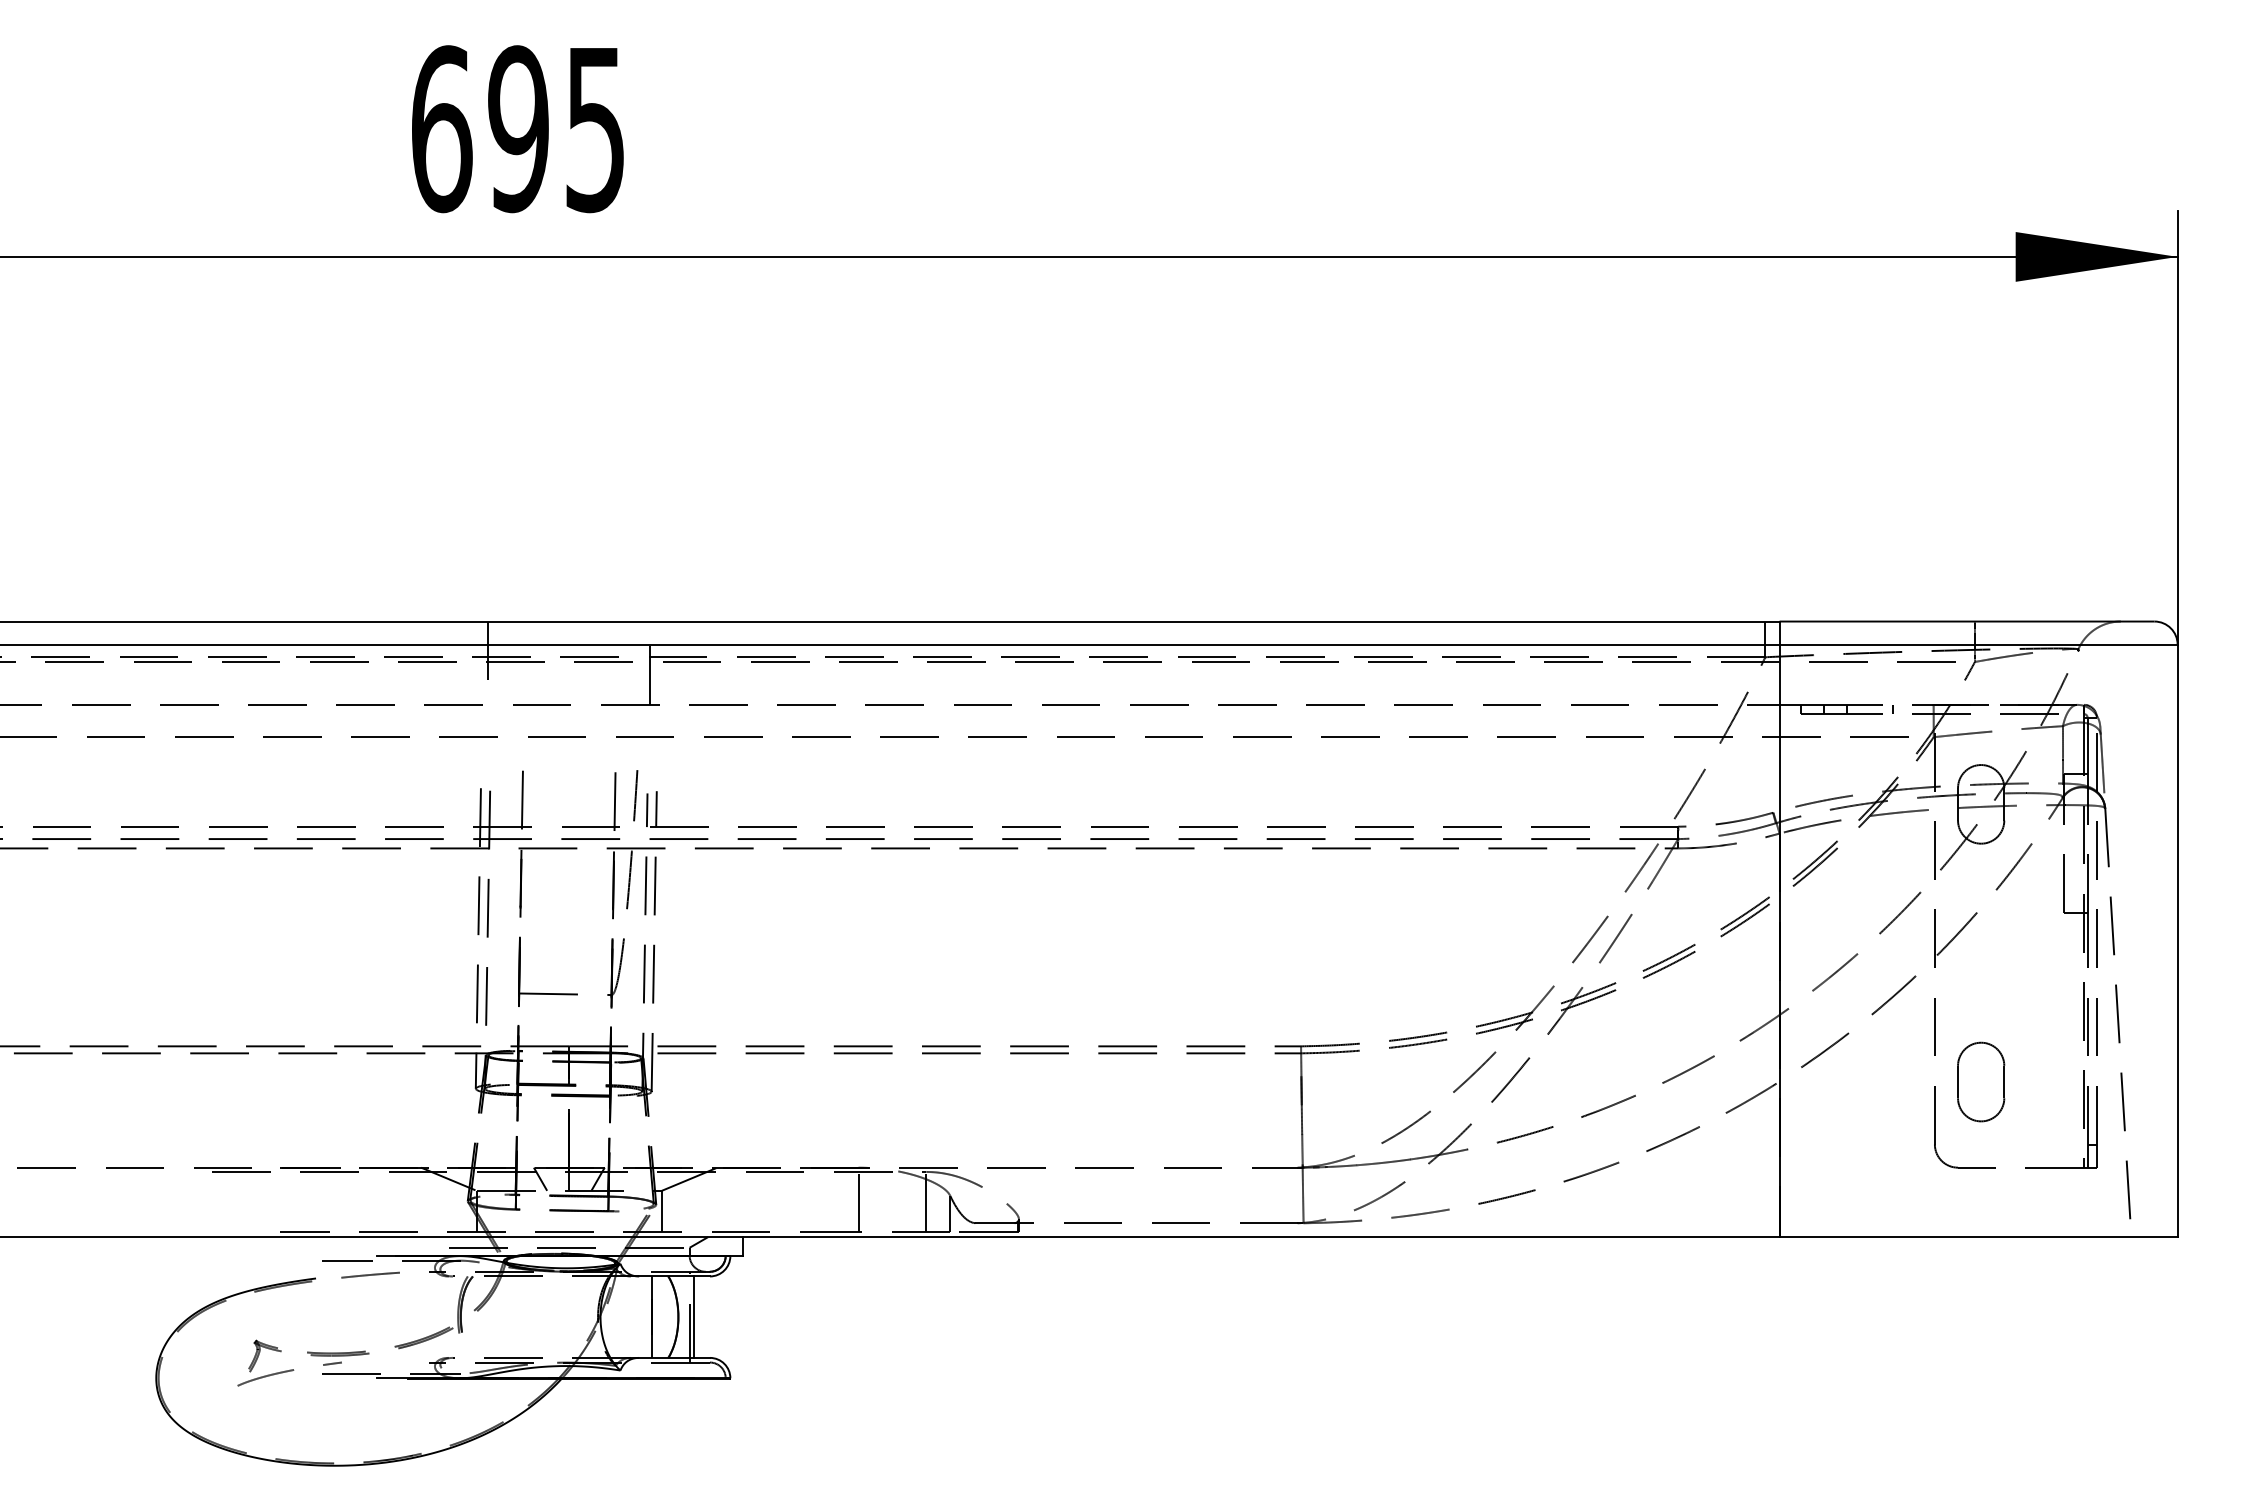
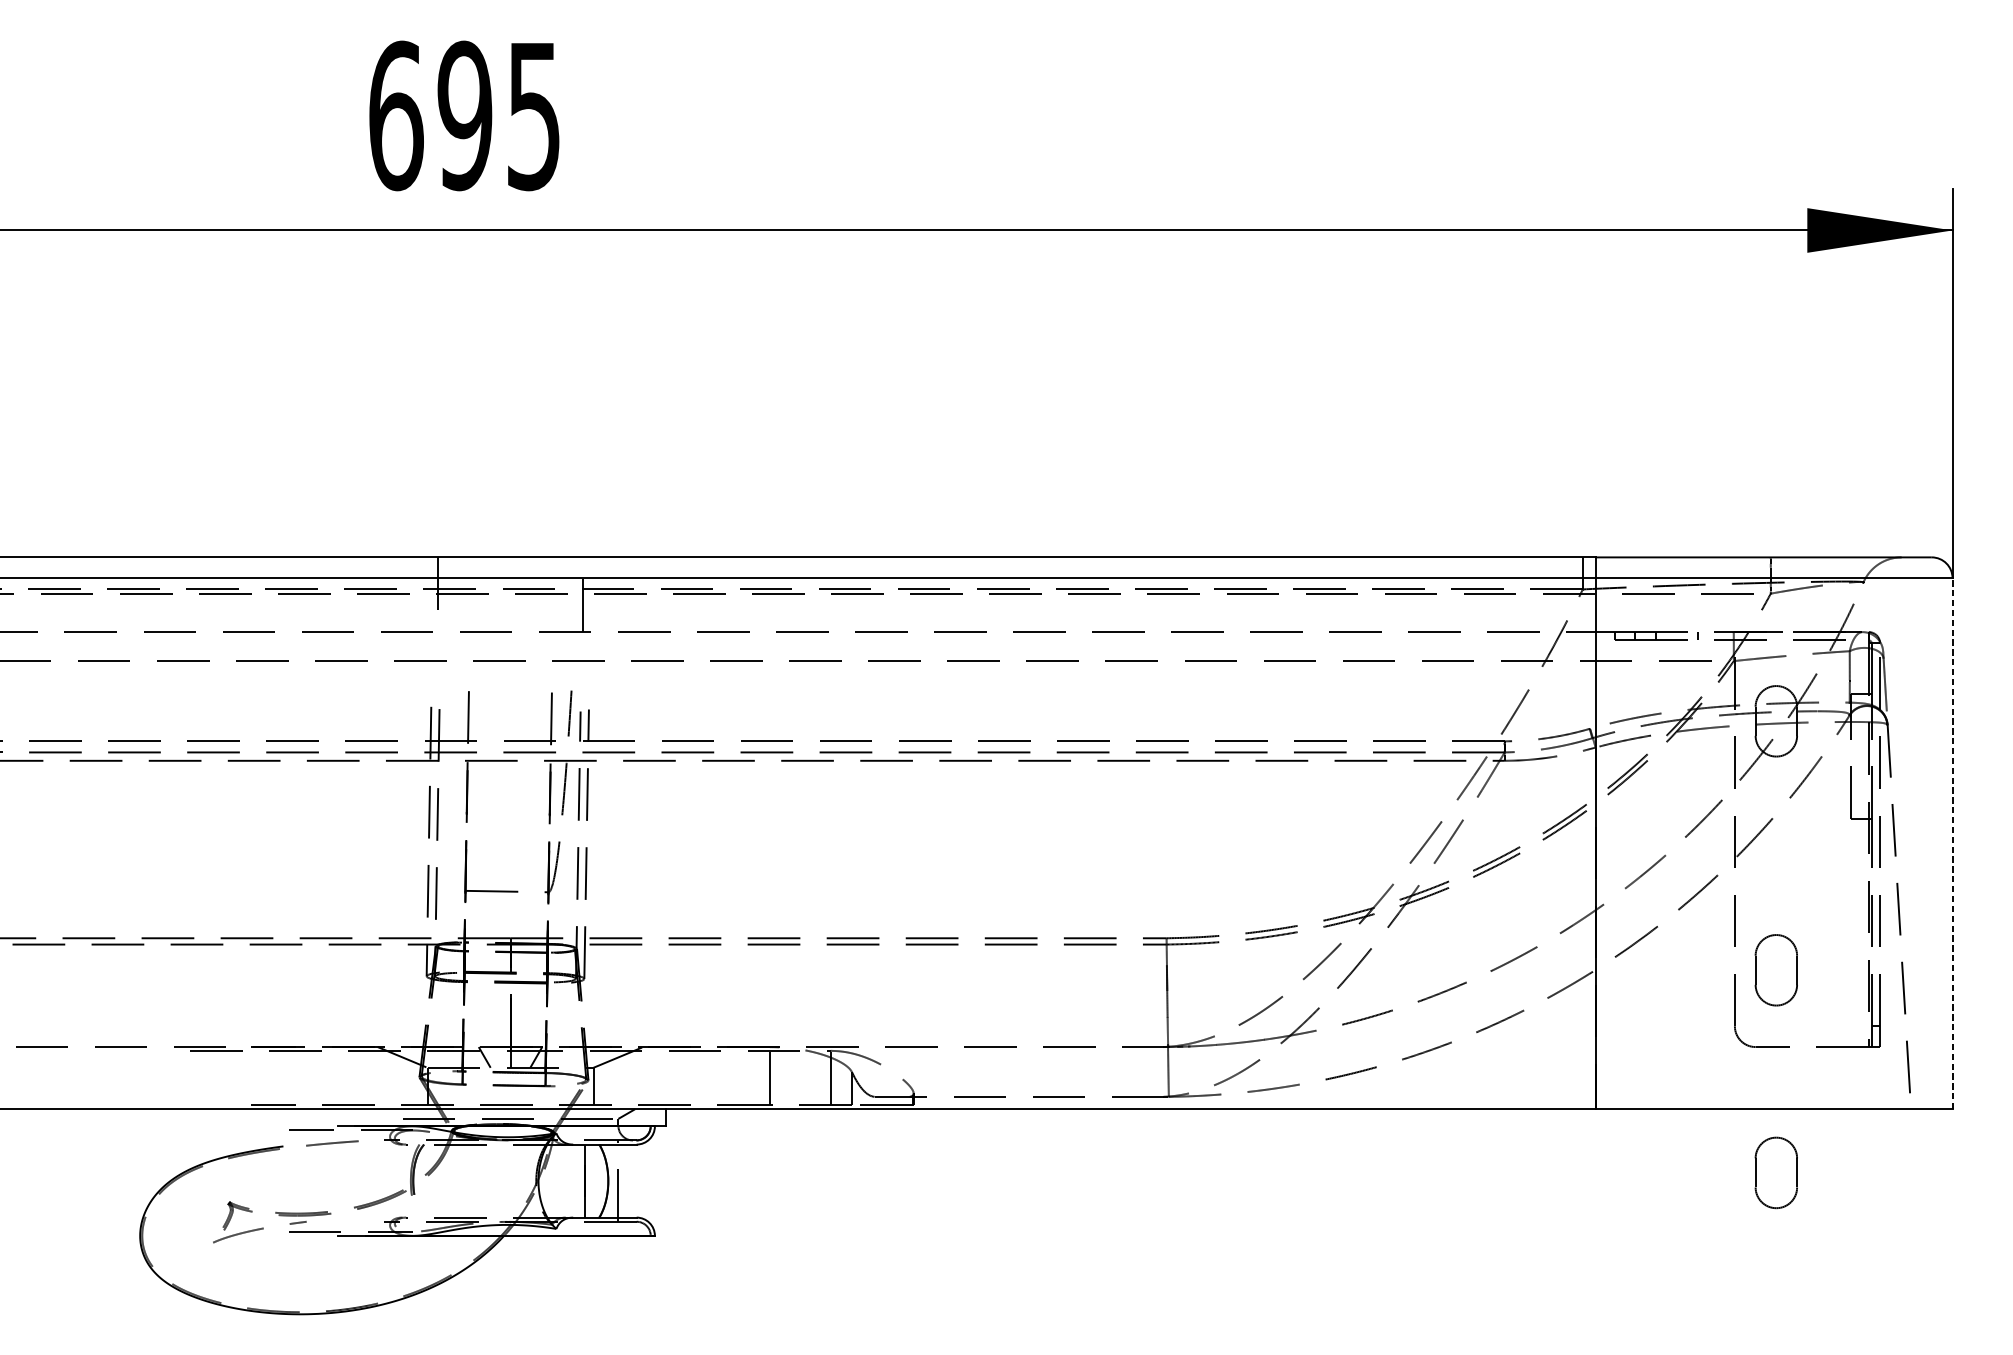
line: (2177, 940) -> (1952, 843), solid -> dashed
part: (1981, 1307) -> (1776, 1172), added
line: (694, 1316) -> (622, 1180), removed

